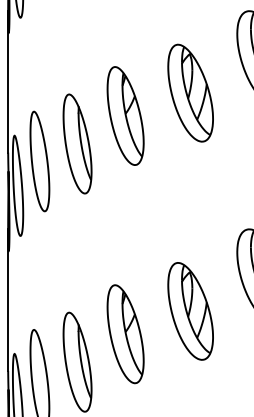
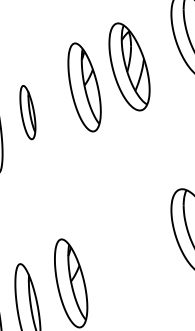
part: (125, 115) -> (84, 86), moved
part: (77, 143) -> (27, 112), size x0.6
part: (190, 311) -> (129, 263), removed

